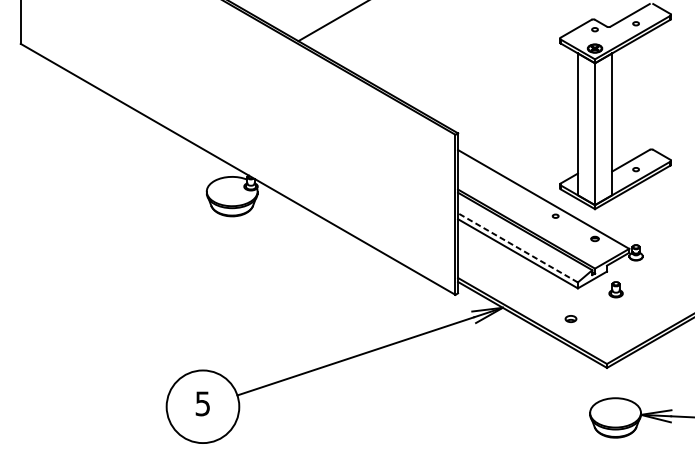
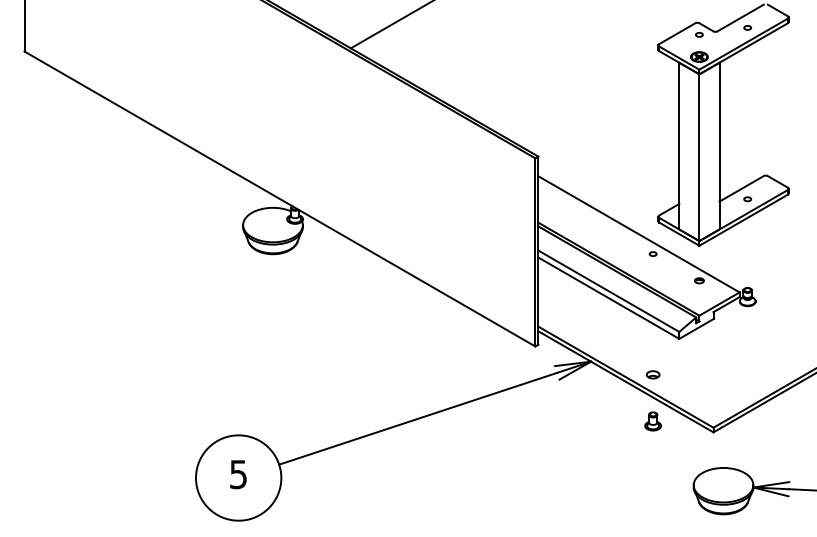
line: (517, 248) -> (608, 291), dashed -> solid
part: (615, 289) -> (652, 421), moved
part: (570, 318) -> (652, 374), moved

